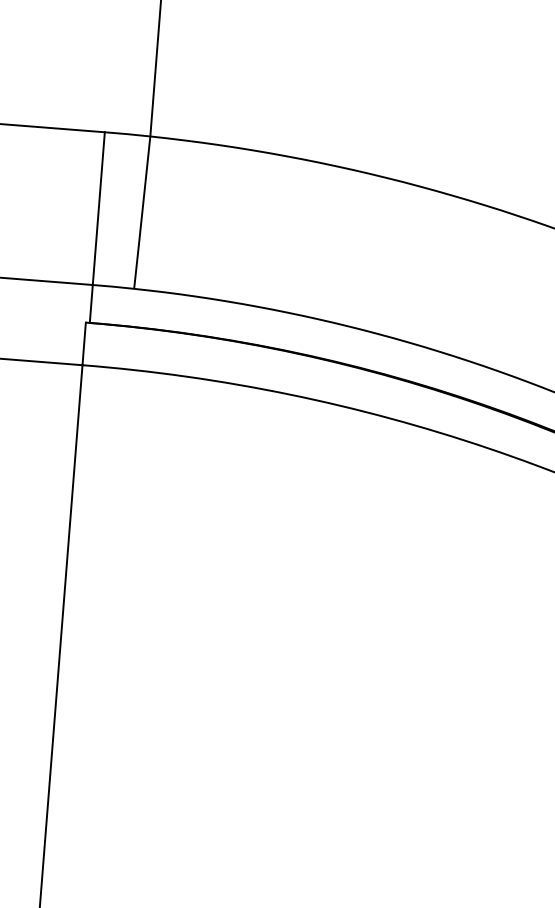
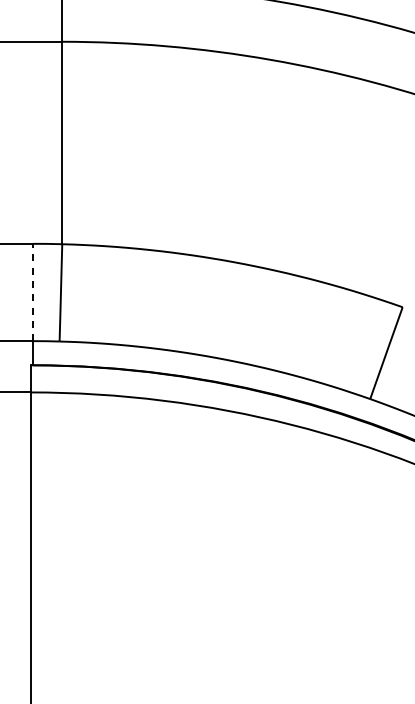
line: (99, 208) -> (33, 292), solid -> dashed

